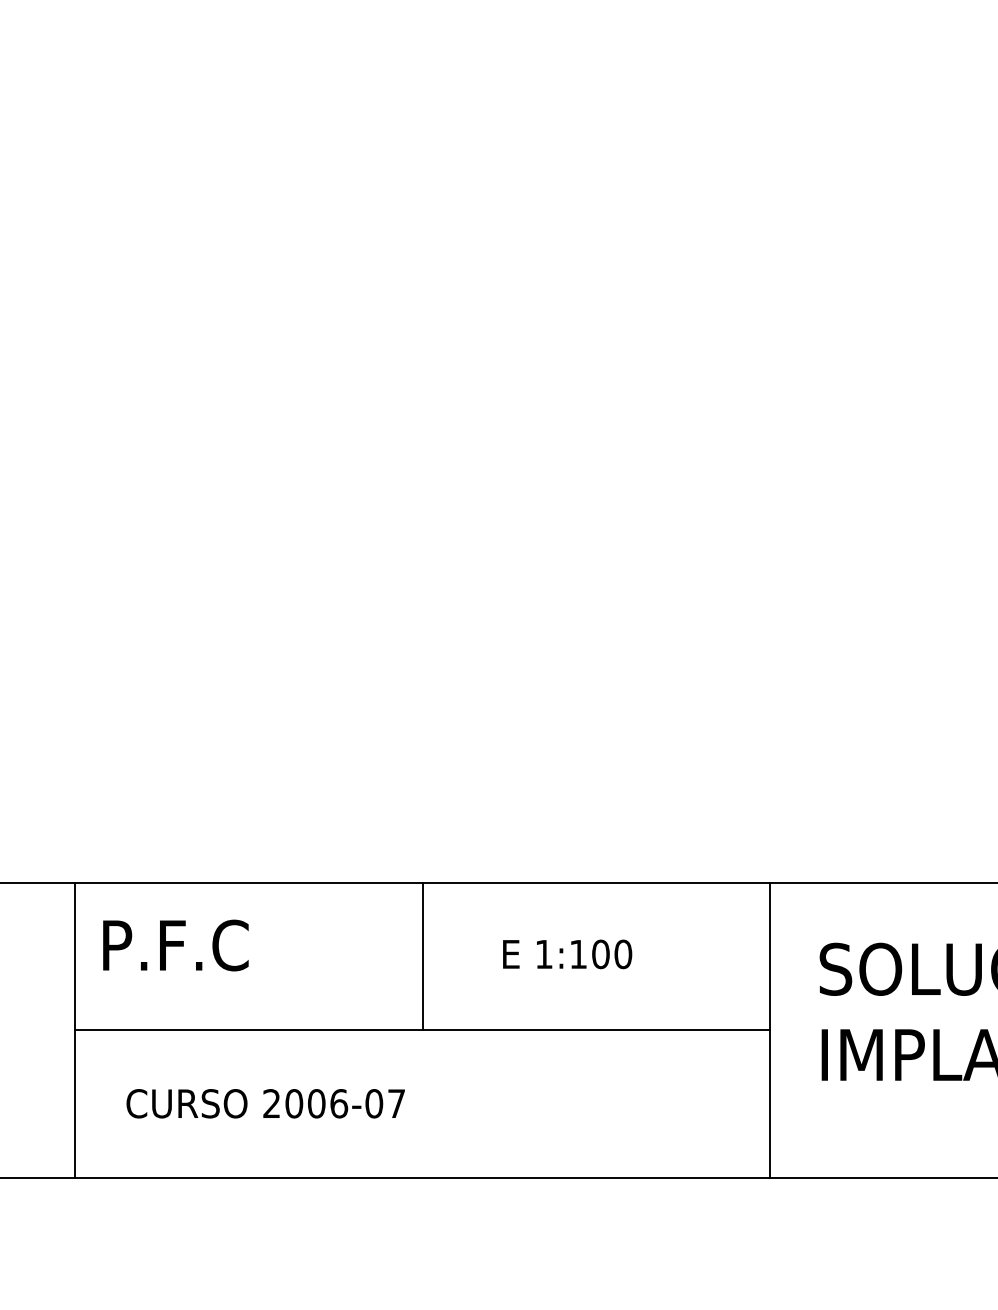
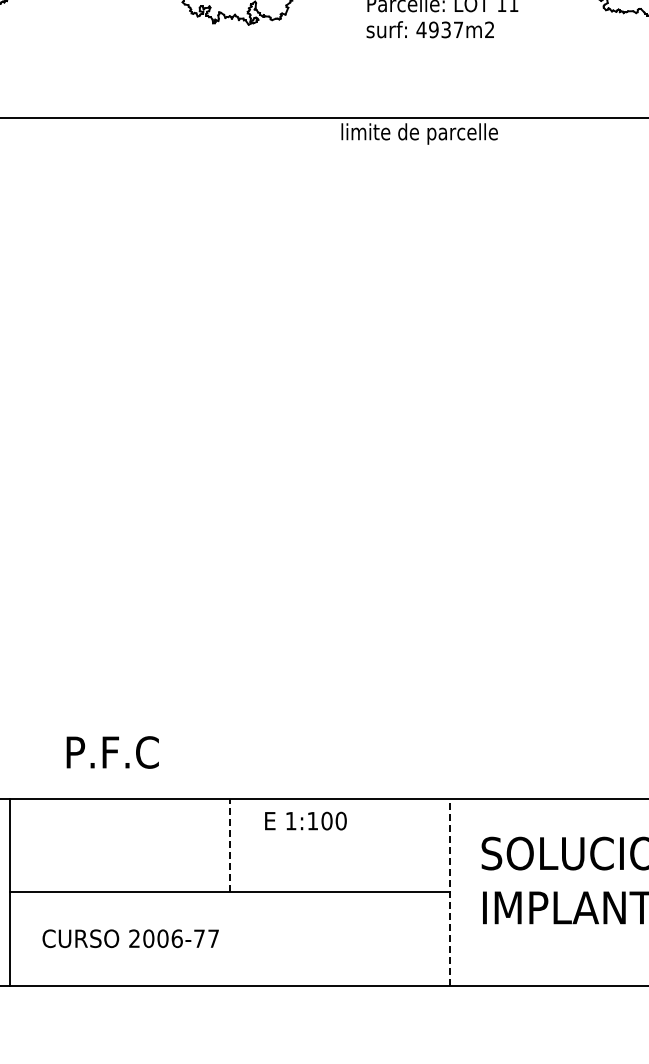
text: (175, 945) -> (112, 752), moved
text: (566, 953) -> (305, 820), moved
line: (423, 954) -> (230, 844), solid -> dashed
line: (770, 1029) -> (450, 891), solid -> dashed
text: (374, 1103) -> (199, 938), 2006-07 -> 2006-77

